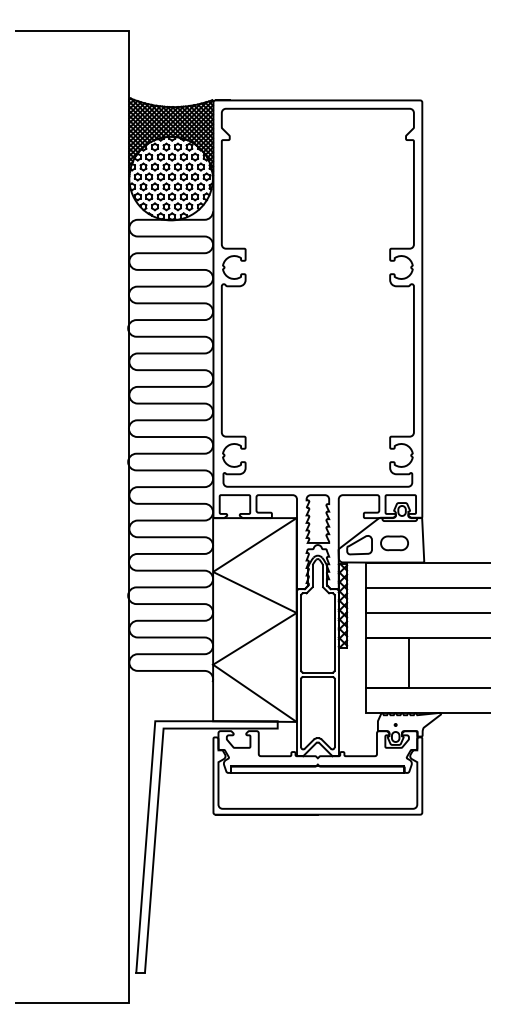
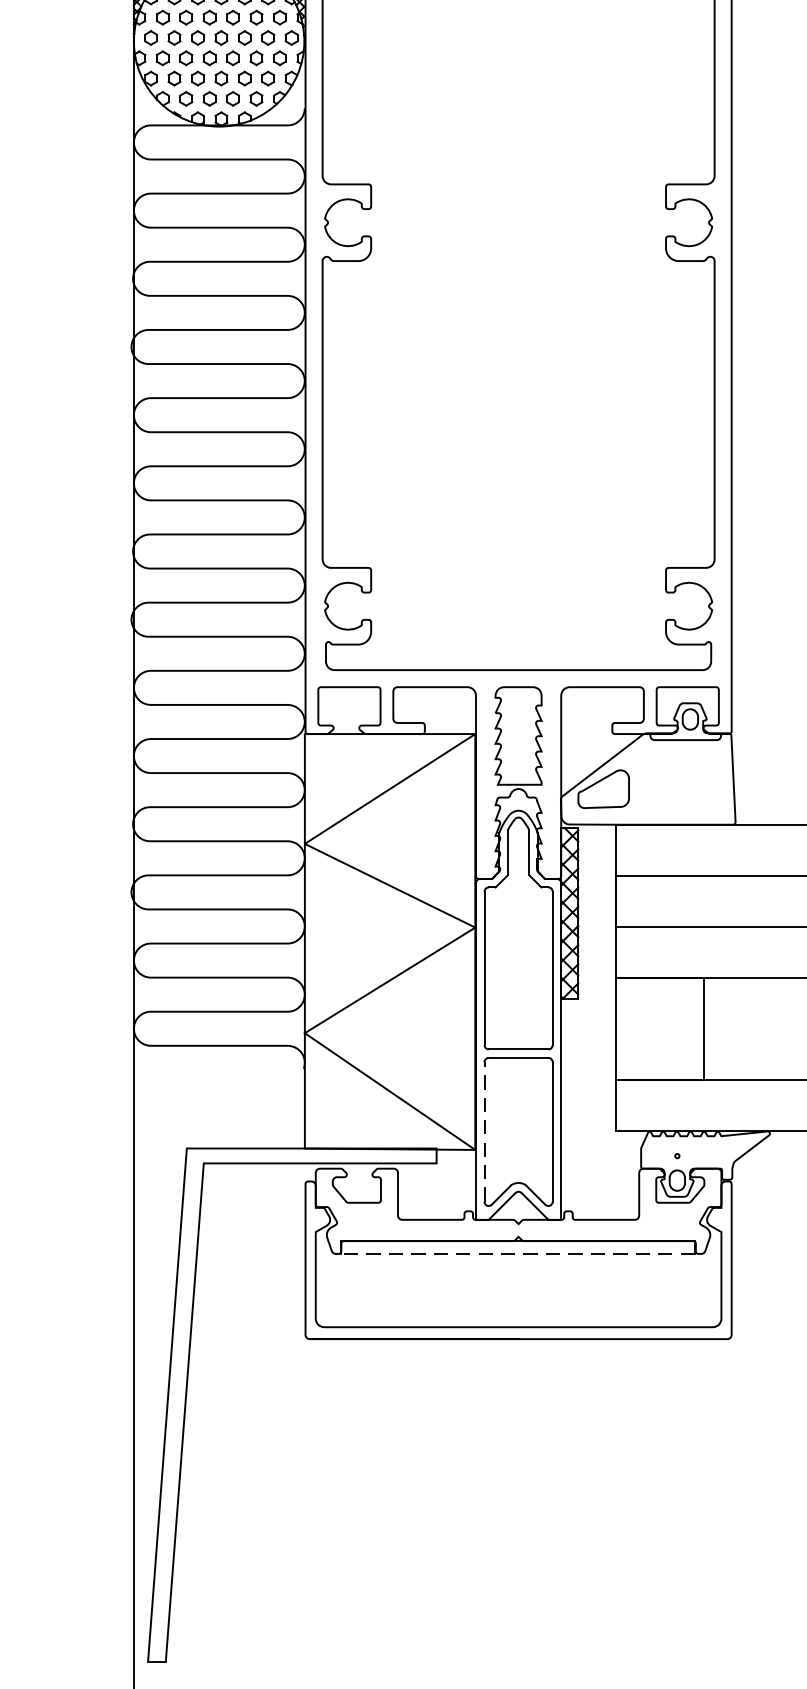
part: (394, 543) -> (674, 785), removed
line: (301, 712) -> (485, 1130), solid -> dashed
line: (317, 772) -> (517, 1253), solid -> dashed

